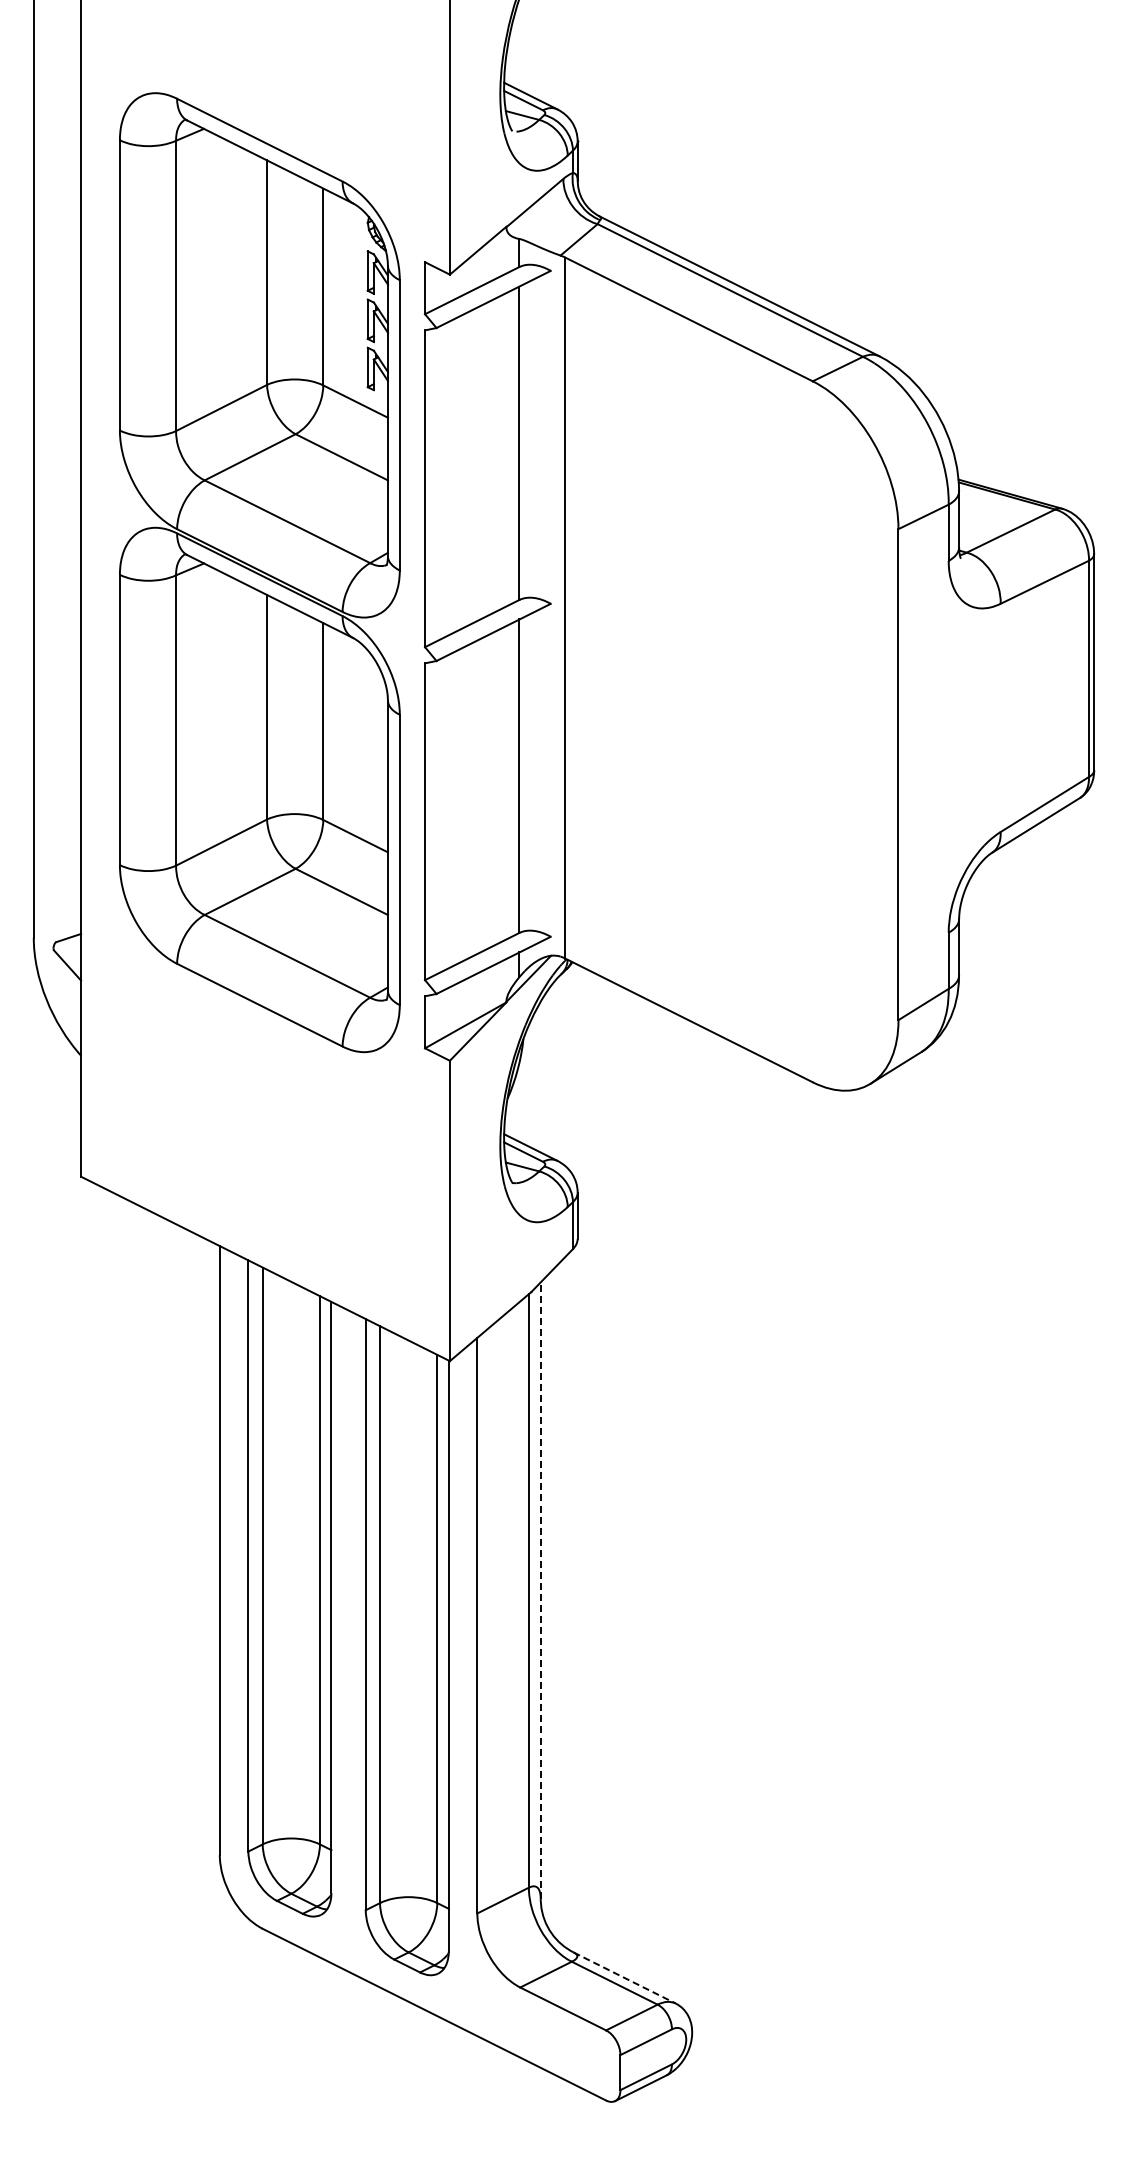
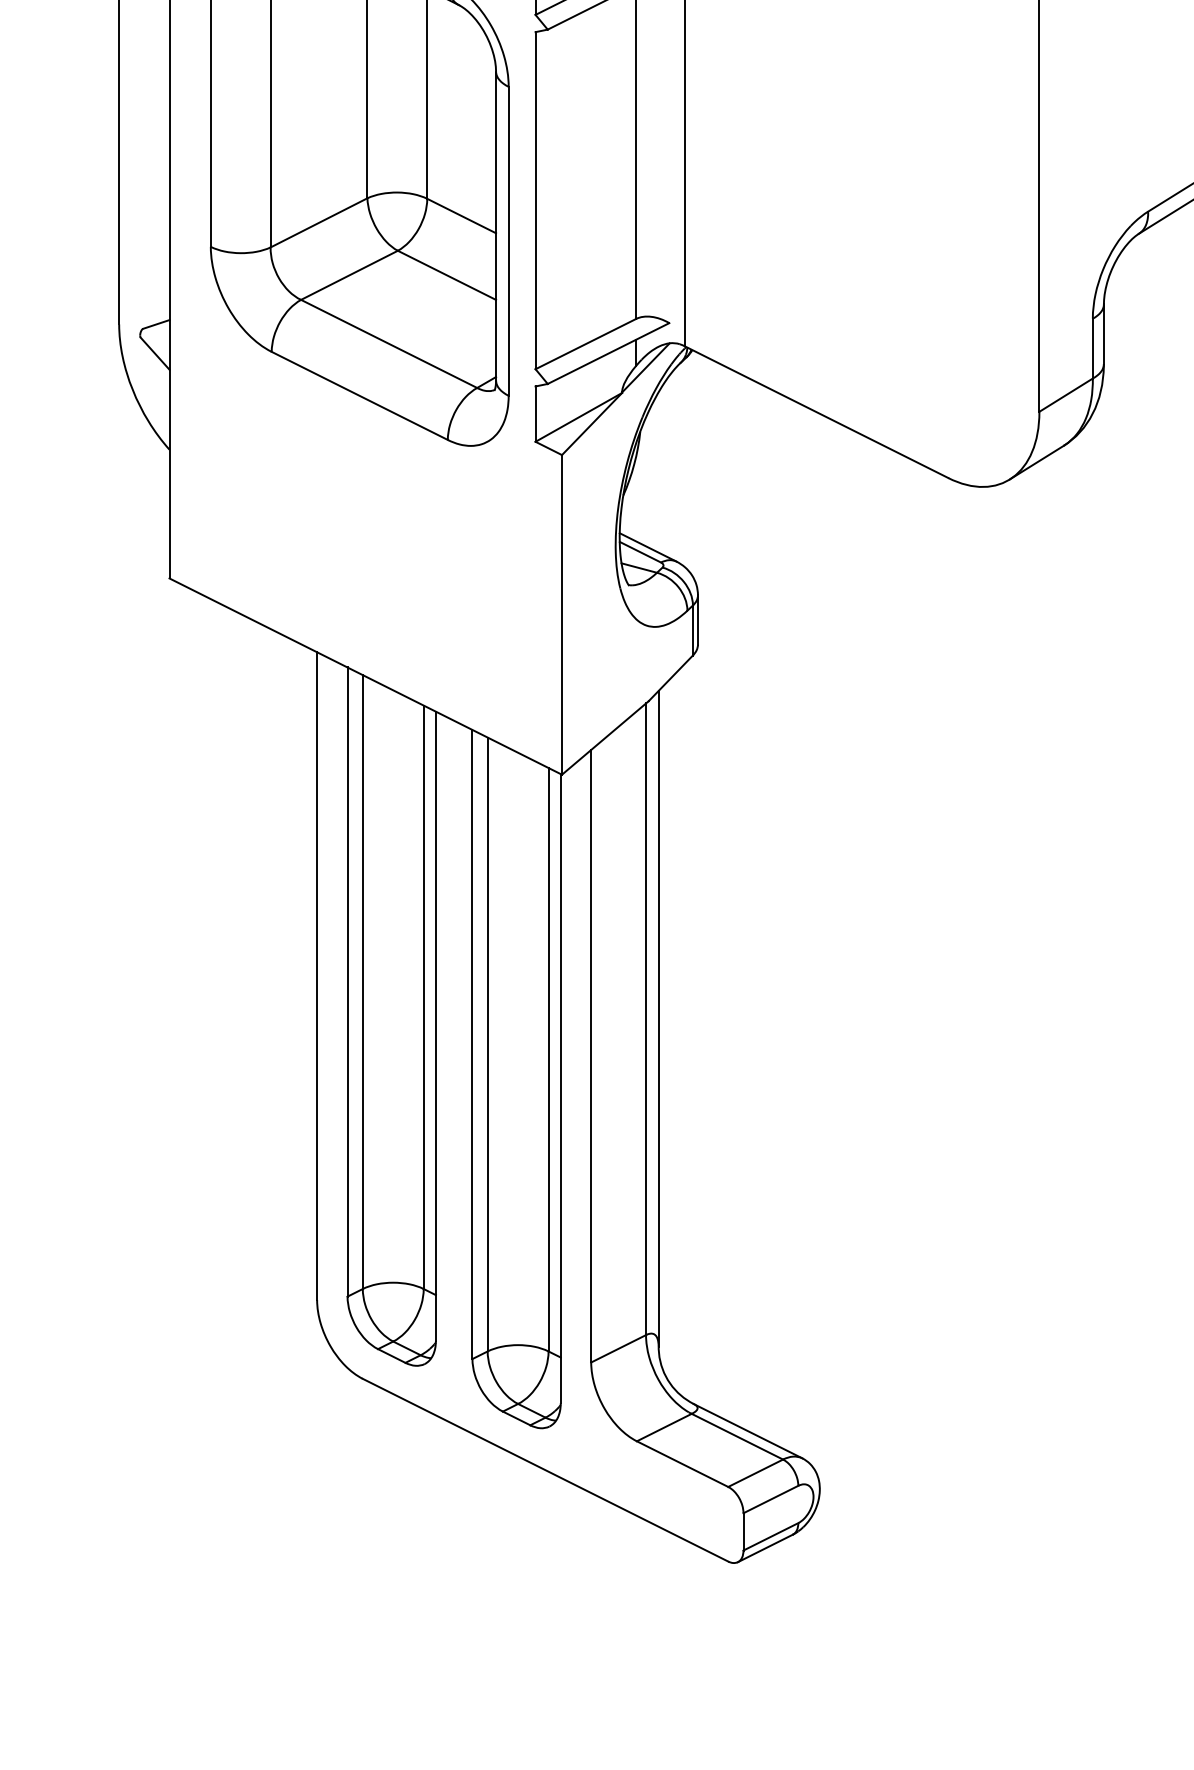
line: (540, 1590) -> (658, 1018), dashed -> solid
line: (625, 1978) -> (748, 1431), dashed -> solid

